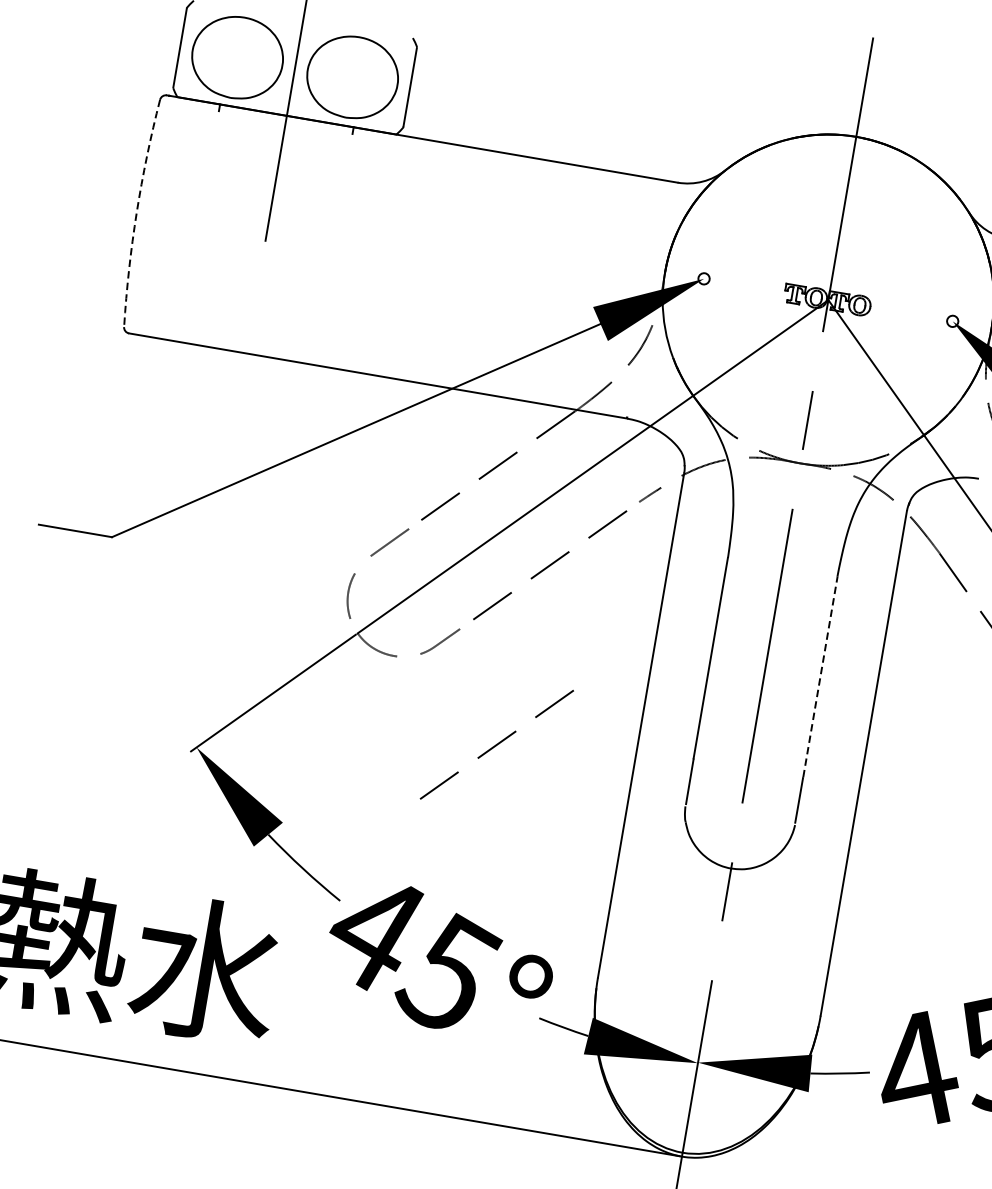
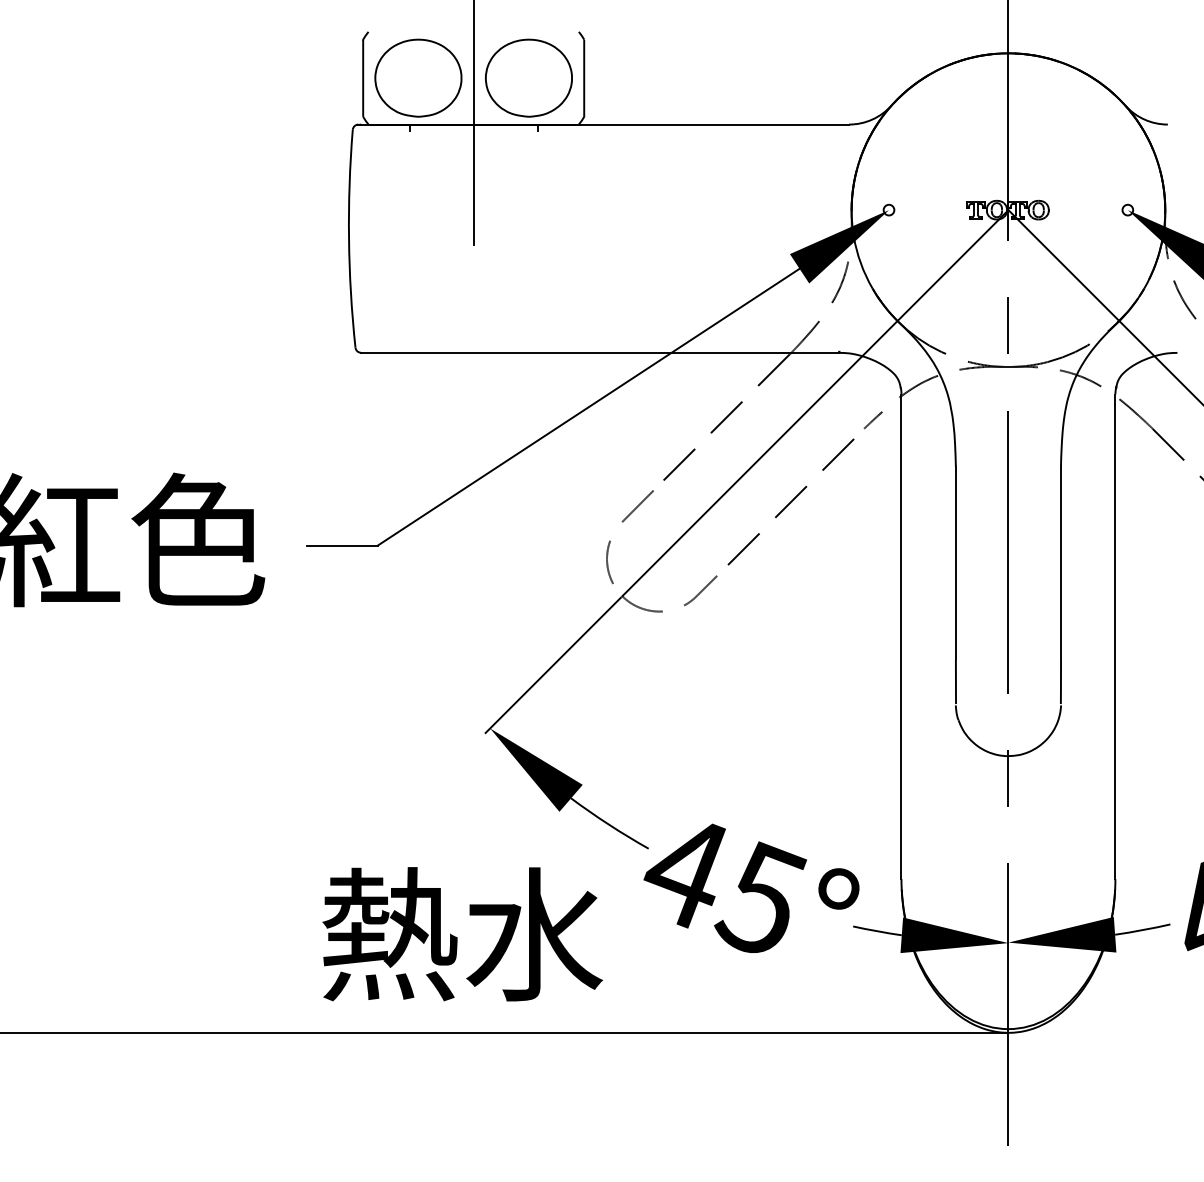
arc: (137, 212) -> (349, 238), dashed -> solid
line: (820, 676) -> (1061, 562), dashed -> solid
line: (496, 744) -> (769, 677), removed

